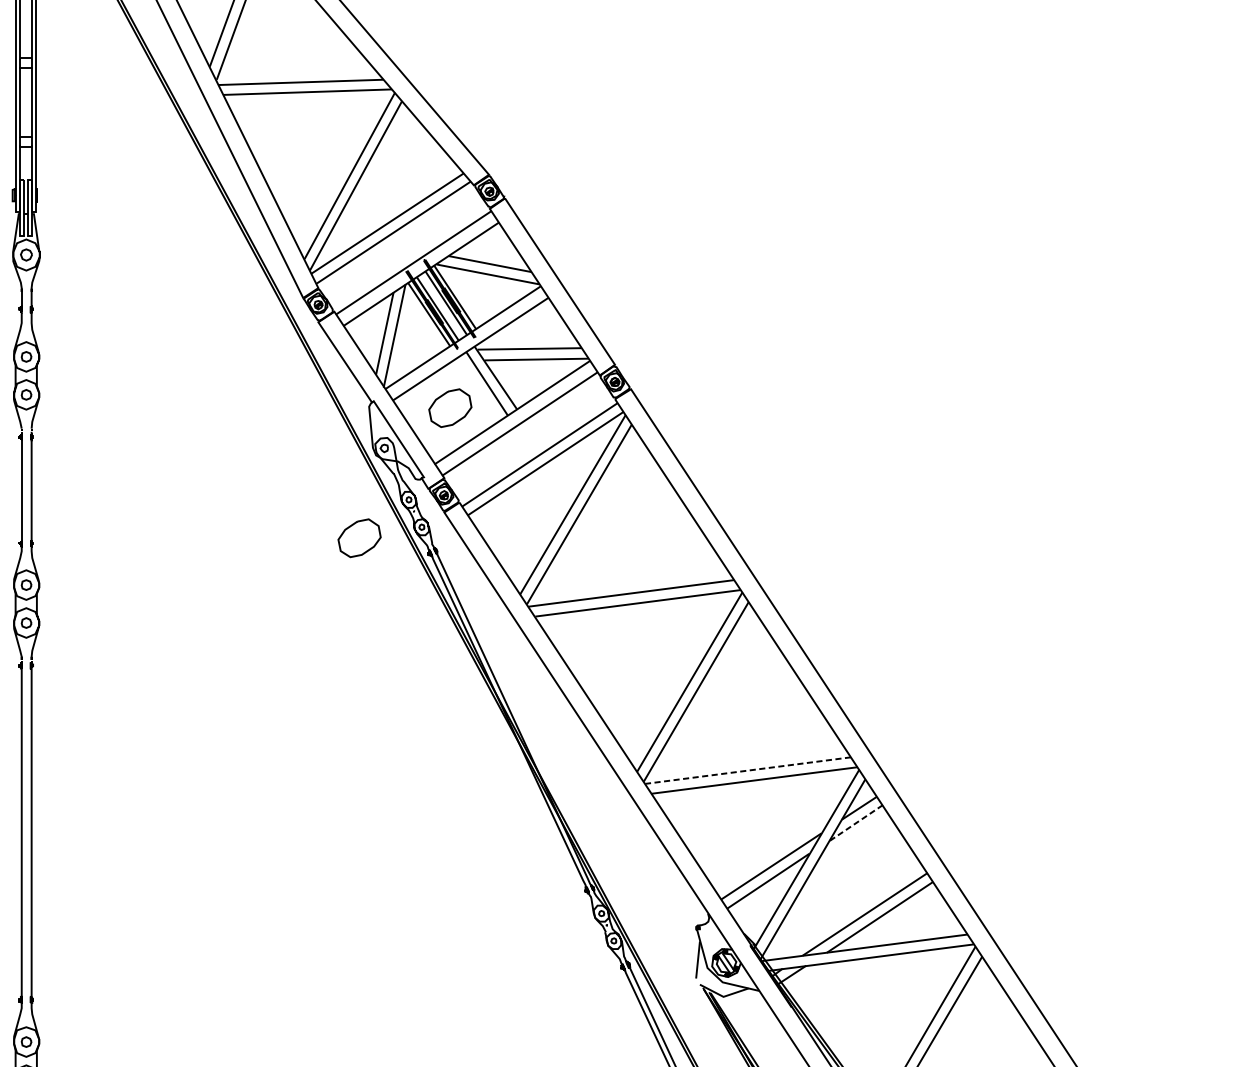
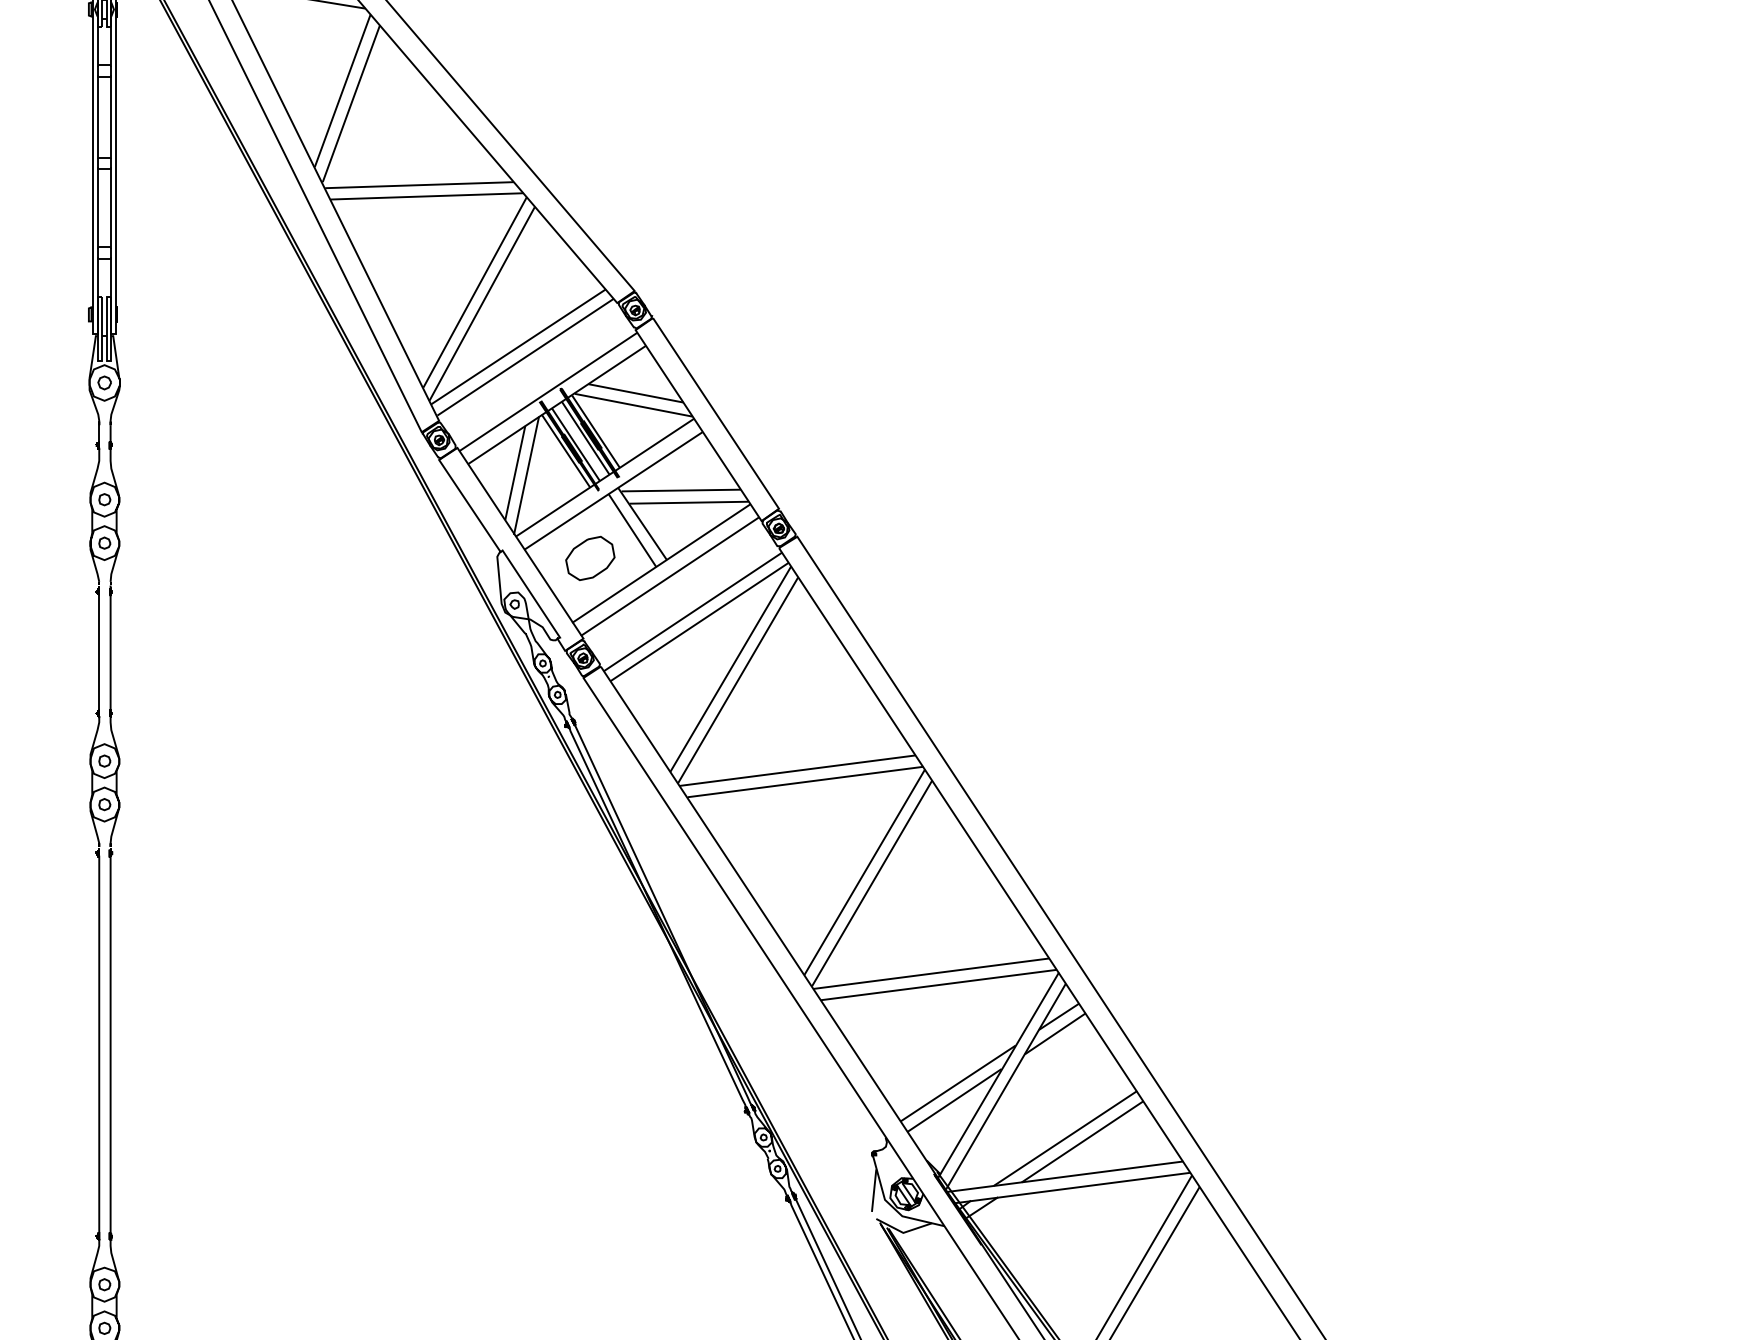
part: (359, 537) -> (486, 706), removed
line: (748, 770) -> (931, 973), dashed -> solid
line: (856, 822) -> (1055, 1033), dashed -> solid

